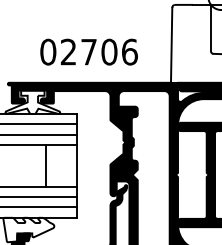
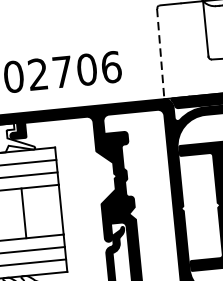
line: (171, 45) -> (160, 54), solid -> dashed

